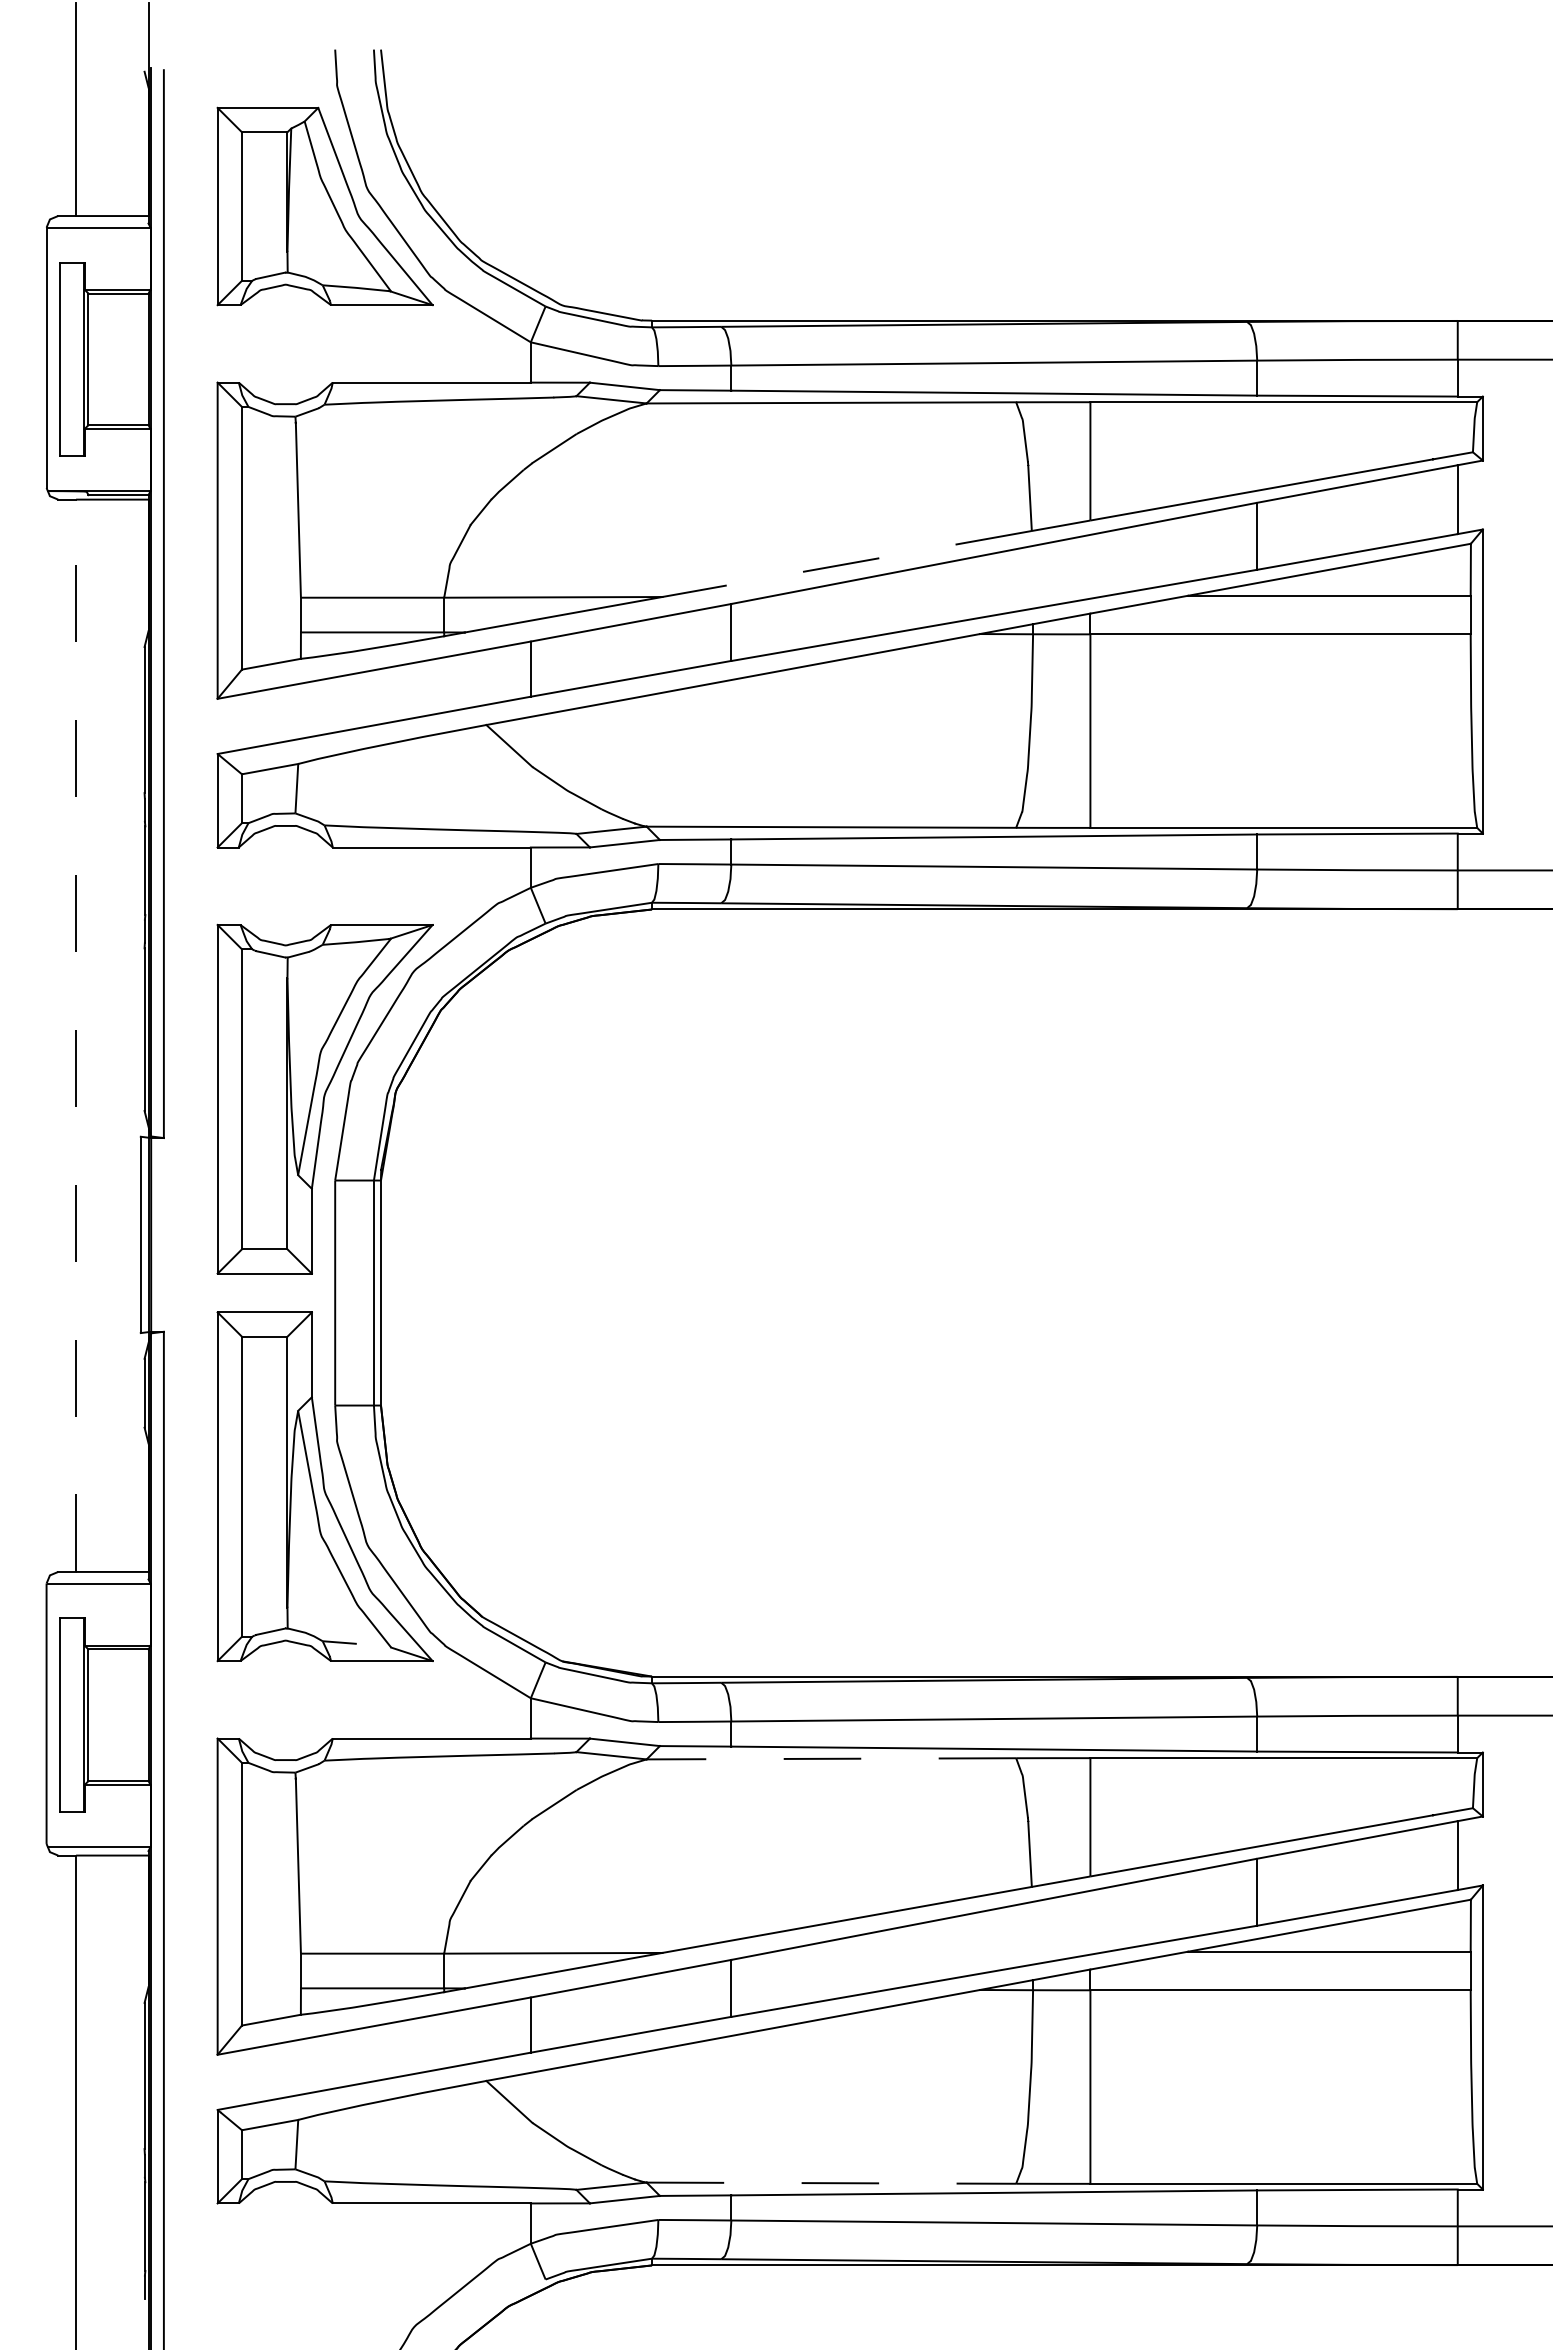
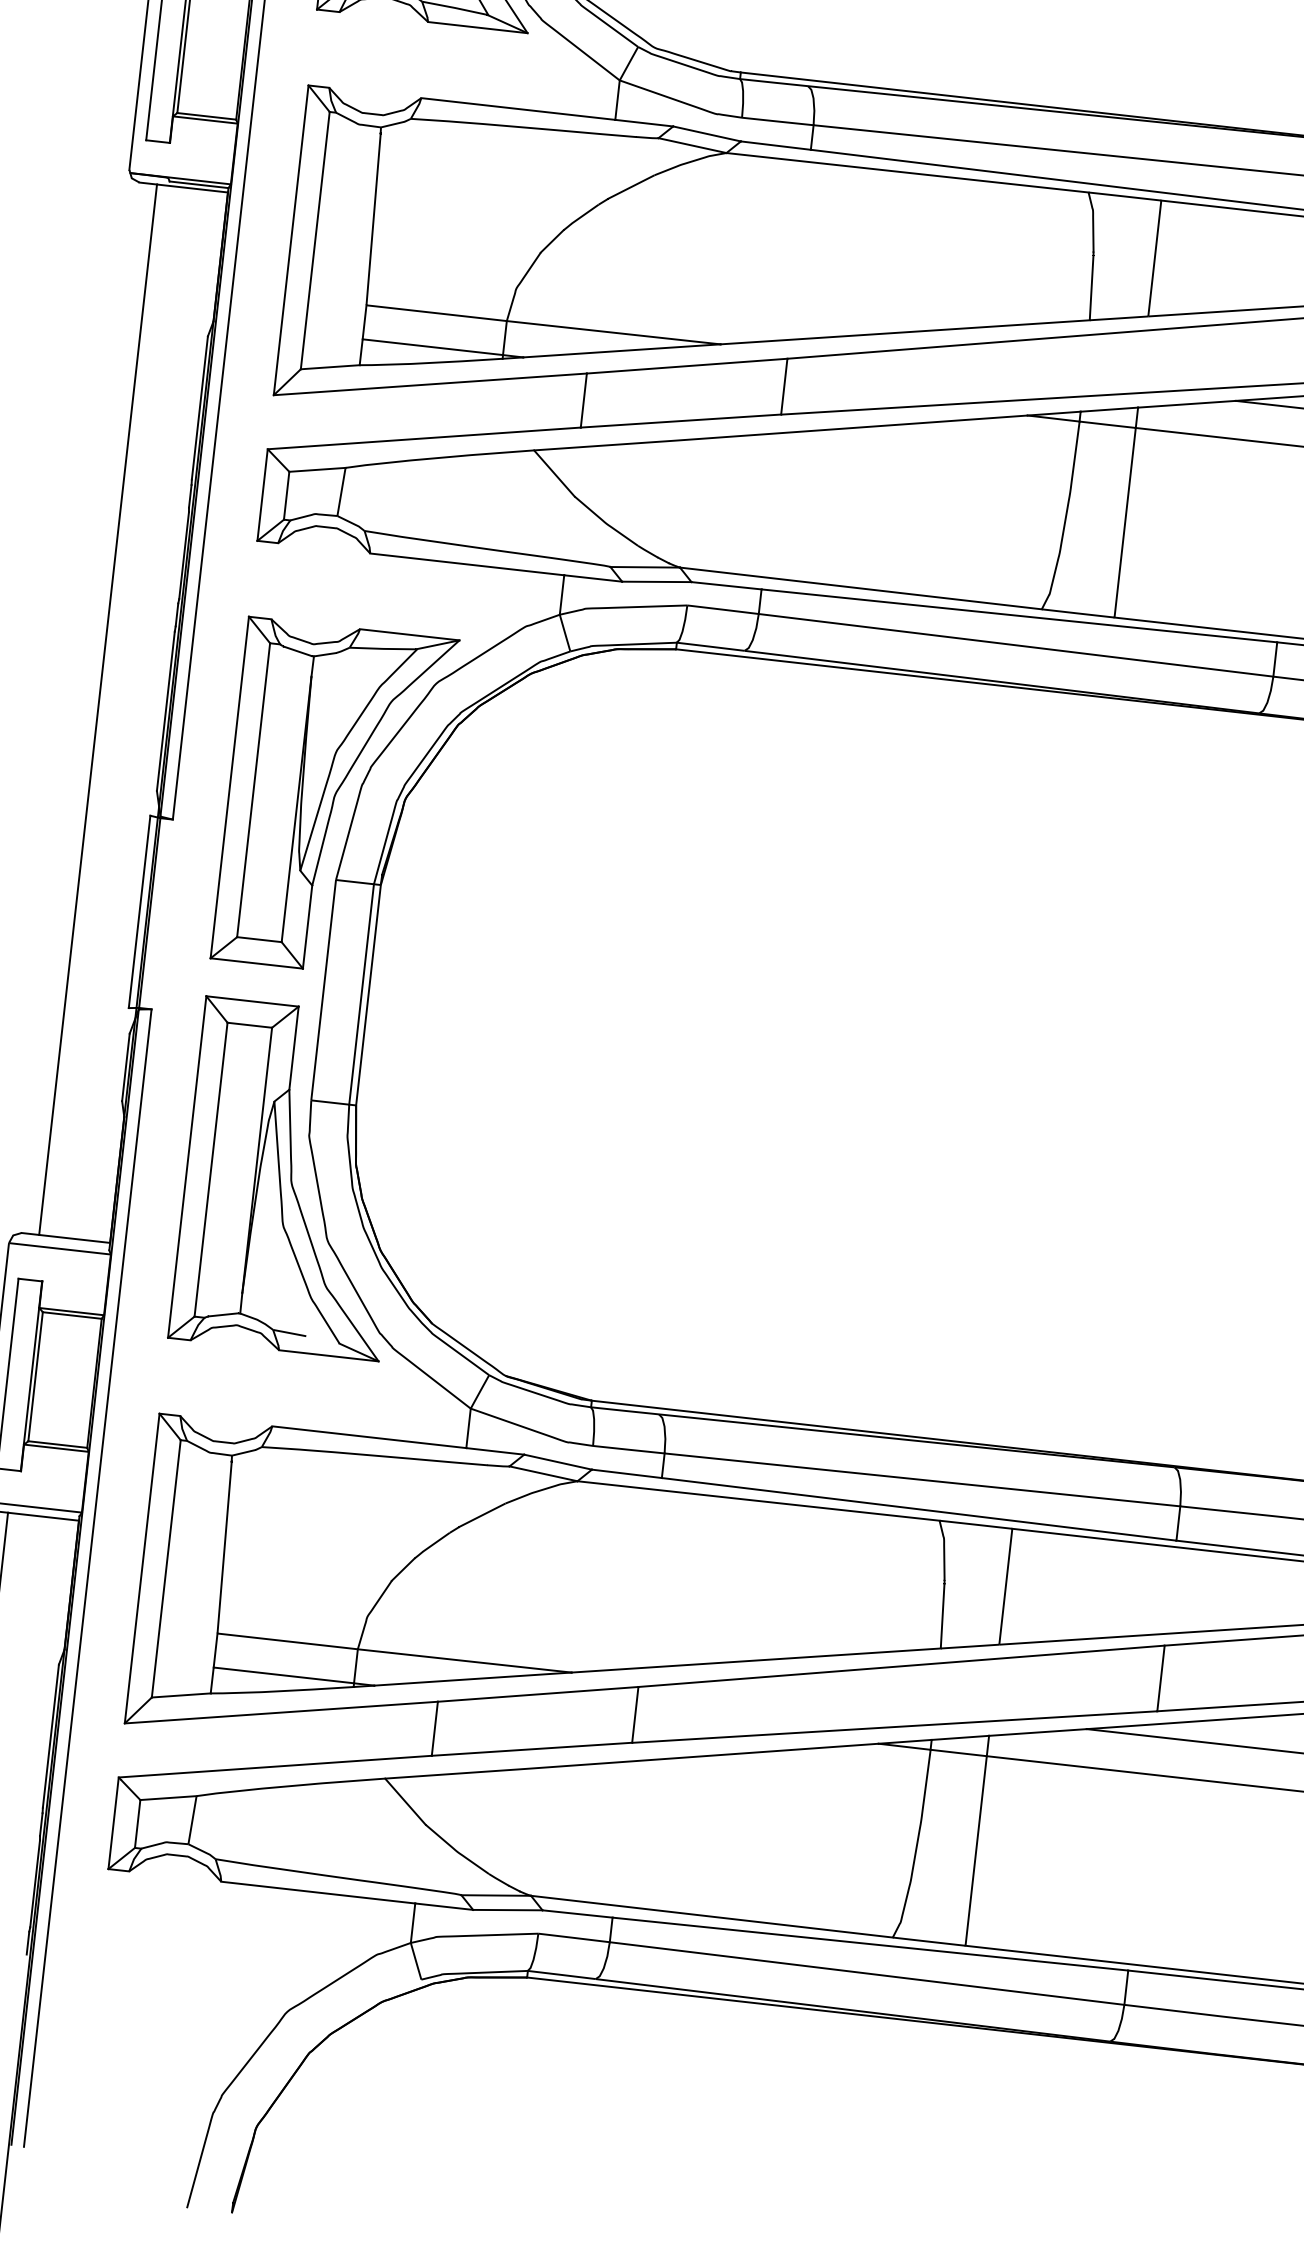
line: (847, 564) -> (905, 332), dashed -> solid
line: (76, 1035) -> (98, 709), dashed -> solid
line: (831, 1758) -> (758, 1500), dashed -> solid
line: (831, 2183) -> (711, 1916), dashed -> solid

